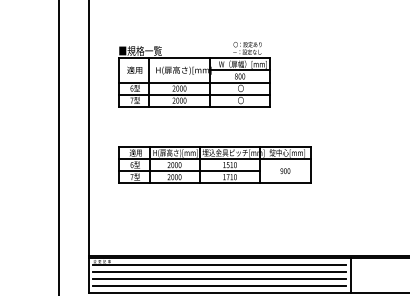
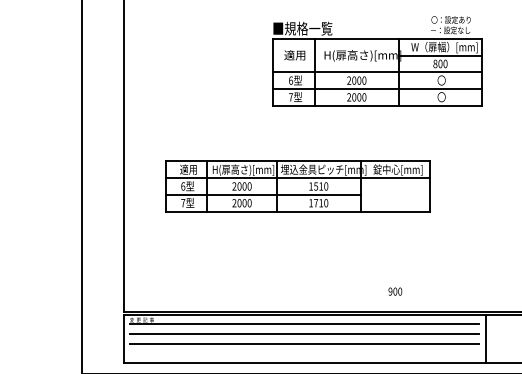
part: (194, 74) -> (377, 61), moved
text: (285, 170) -> (395, 290), moved
line: (219, 285) -> (304, 353), removed

